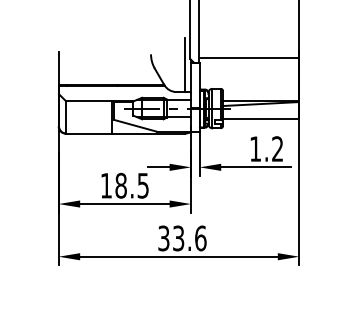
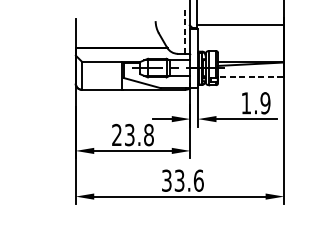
line: (185, 65) -> (185, 30), solid -> dashed
line: (260, 118) -> (250, 76), solid -> dashed
text: (277, 148) -> (265, 102), 1.2 -> 1.9
text: (124, 185) -> (132, 134), 18.5 -> 23.8

